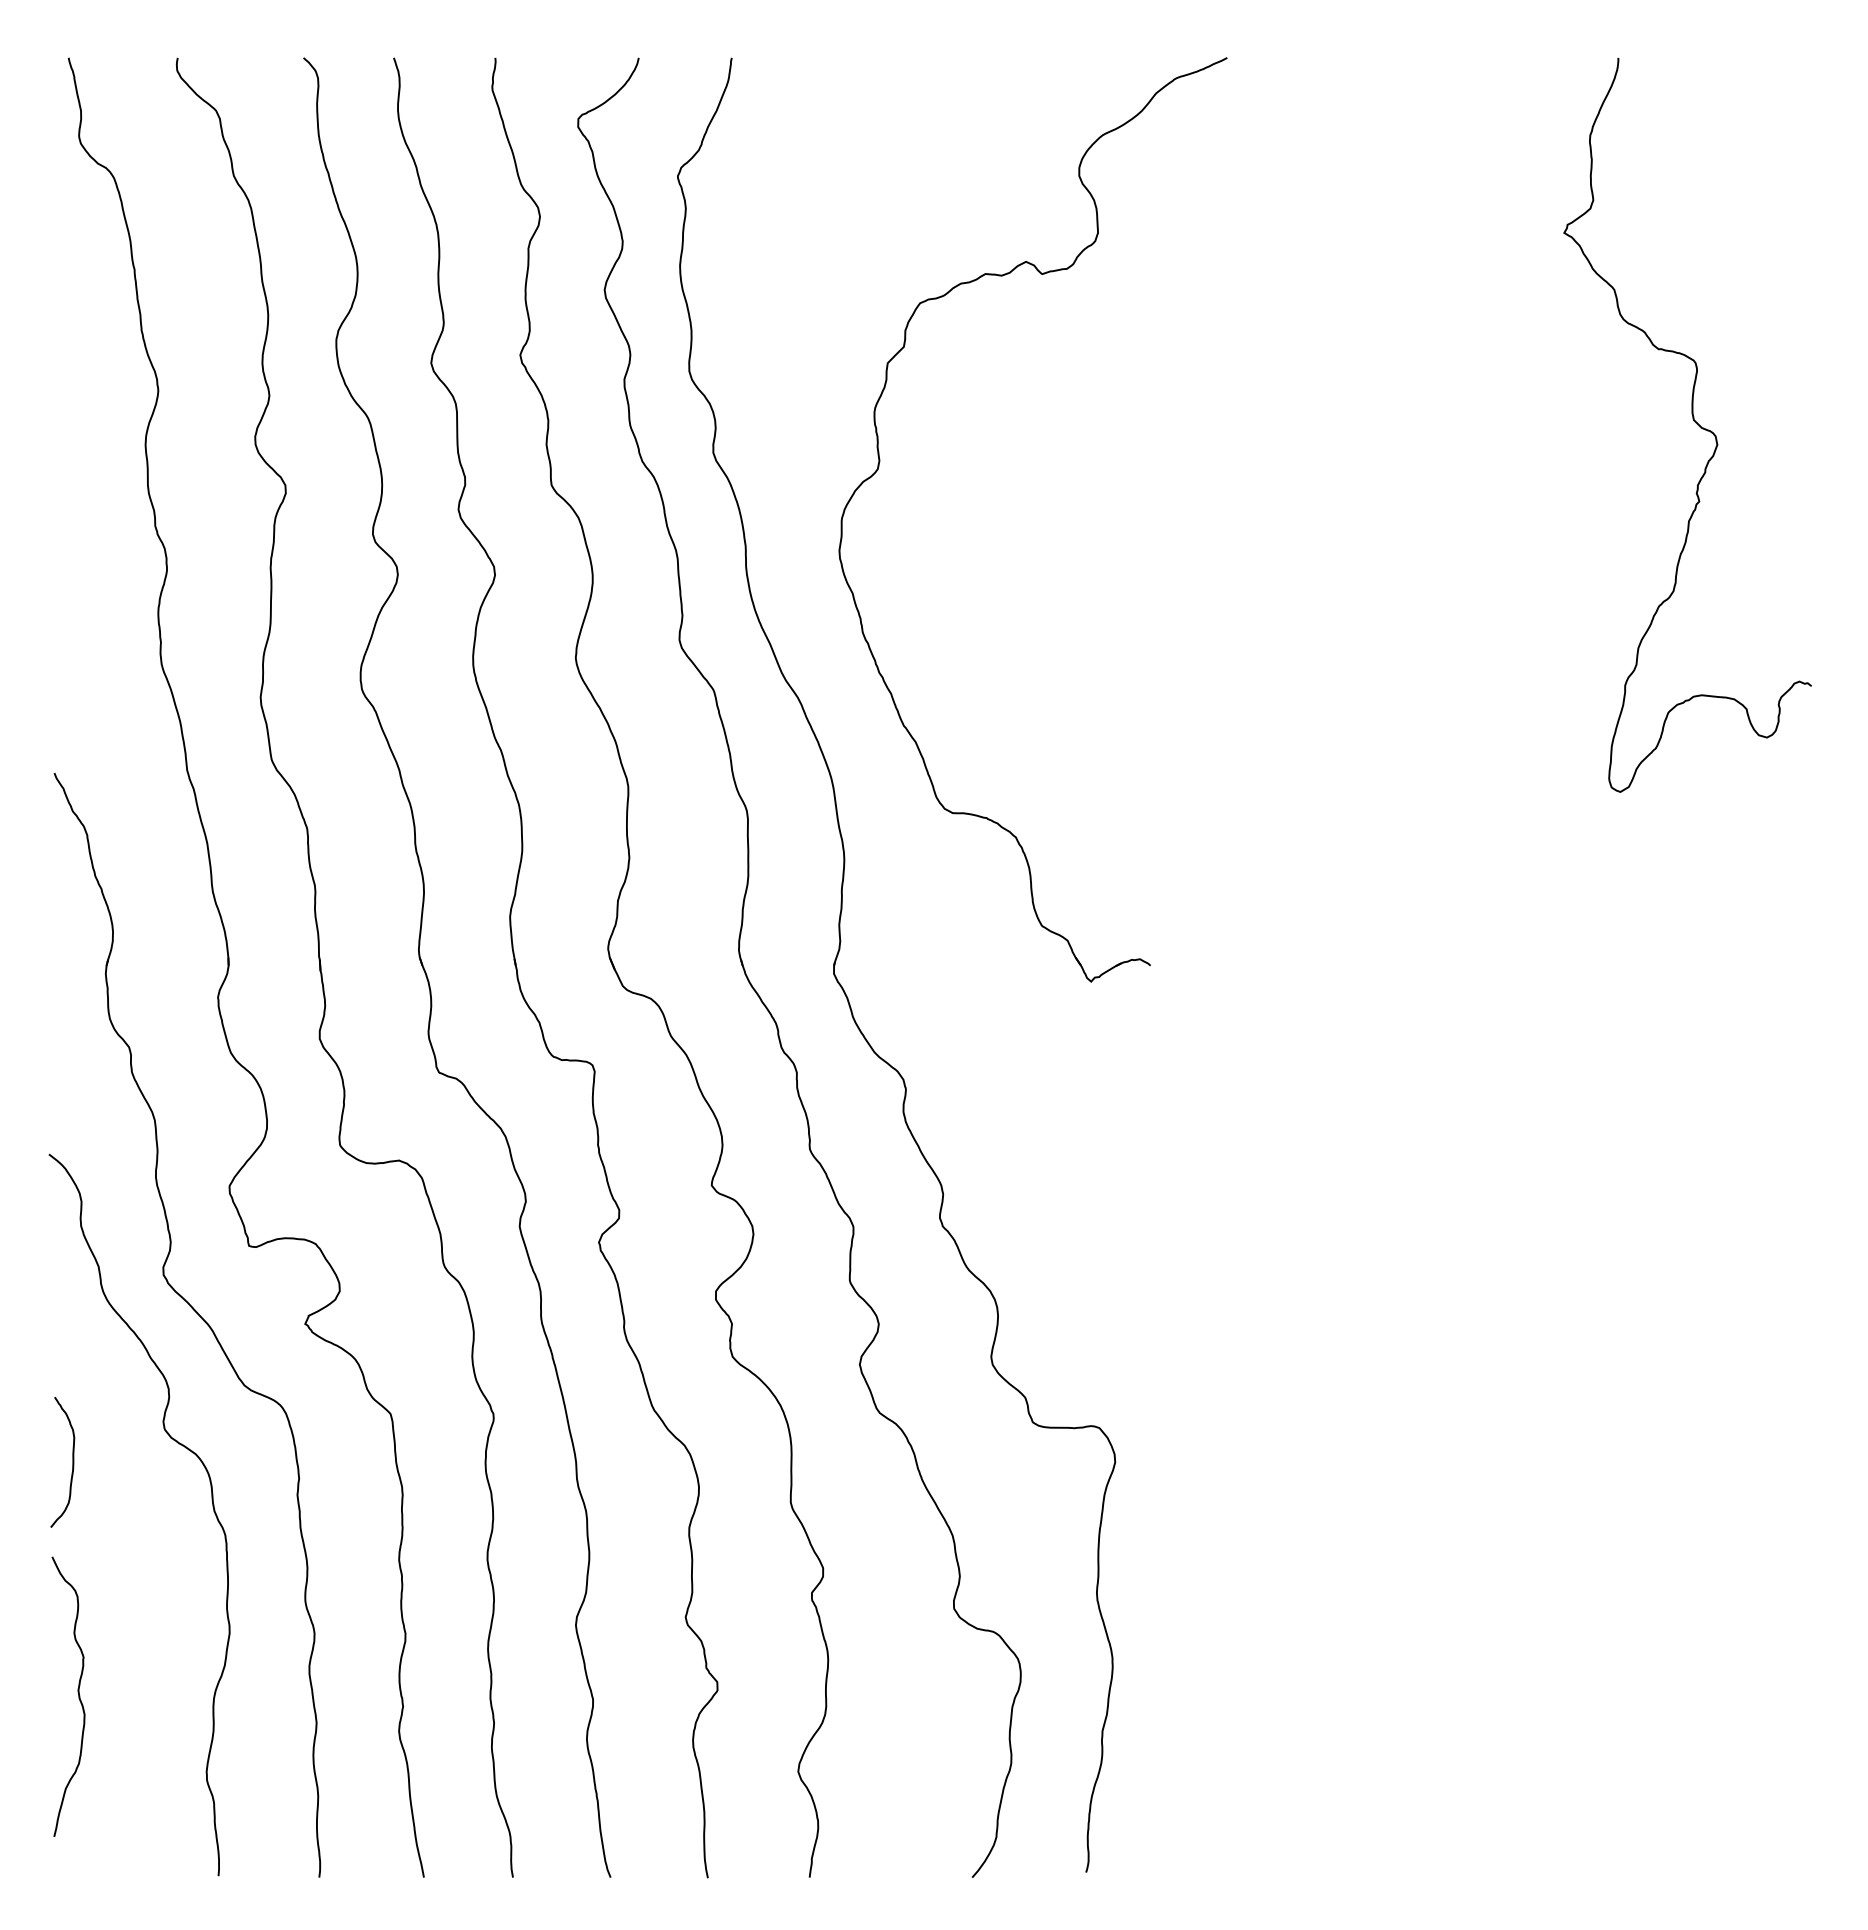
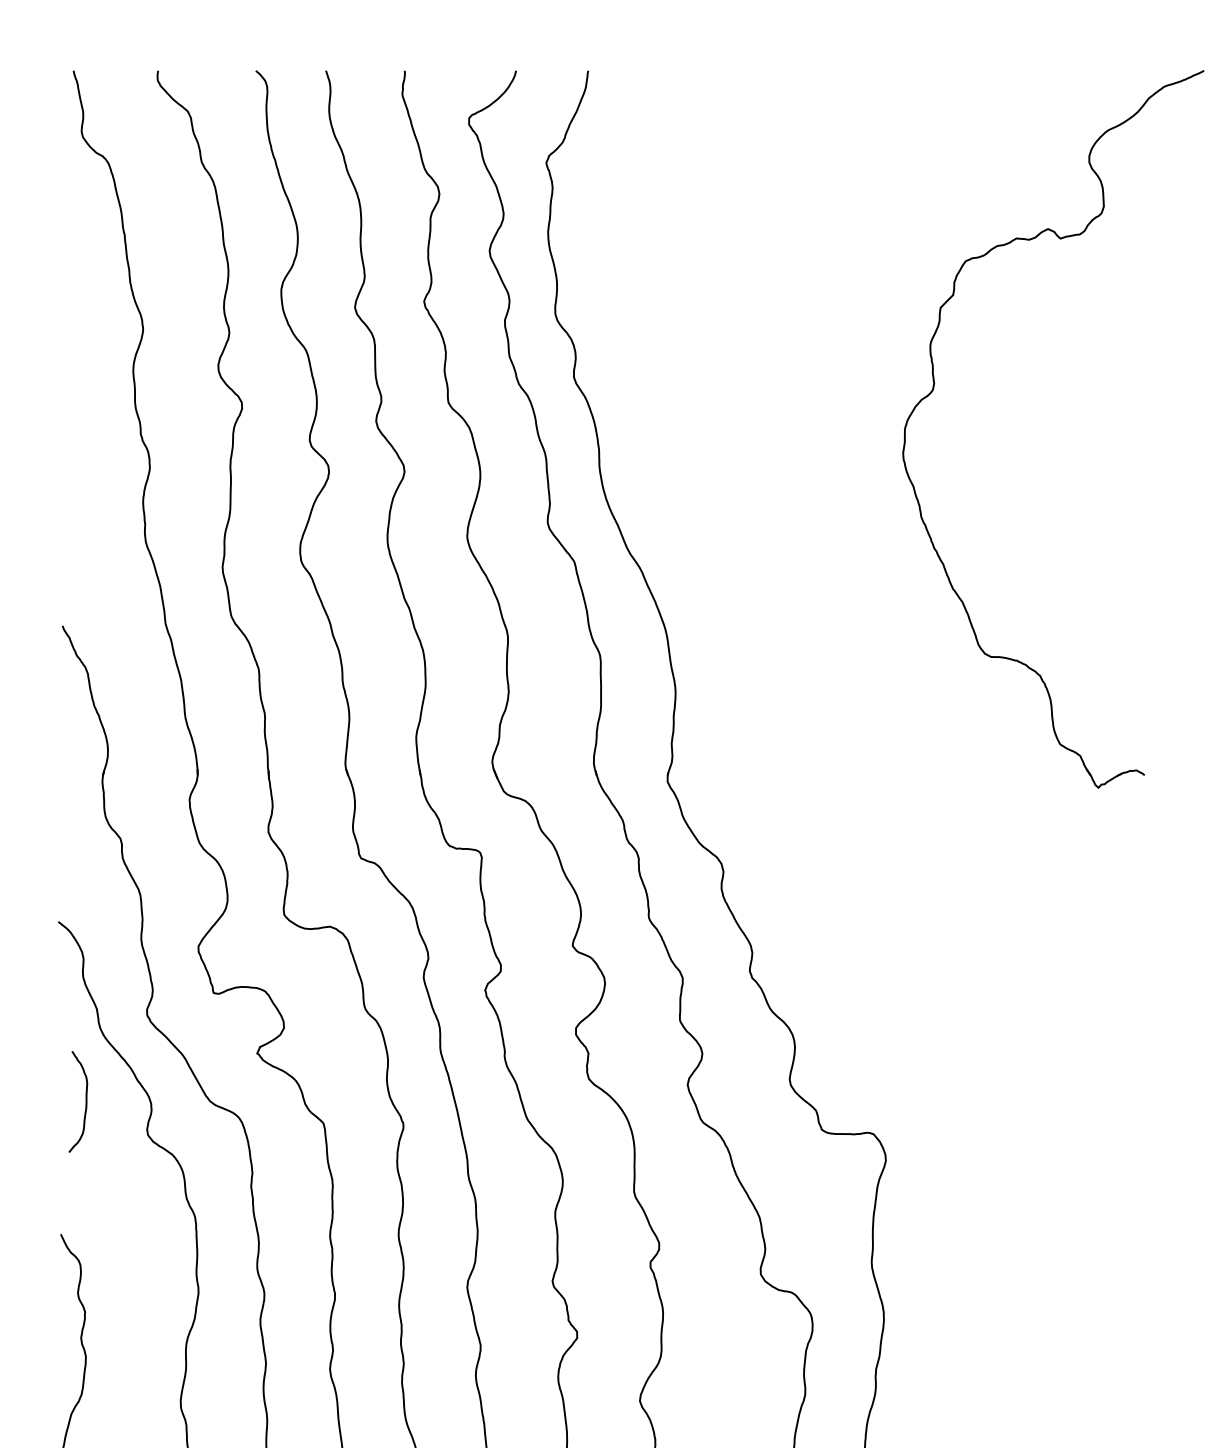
part: (879, 467) -> (934, 388), moved
curve: (72, 1462) -> (85, 1102), moved

